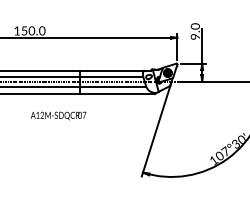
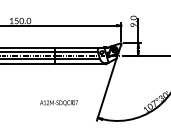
text: (57, 116) -> (58, 103), moved

